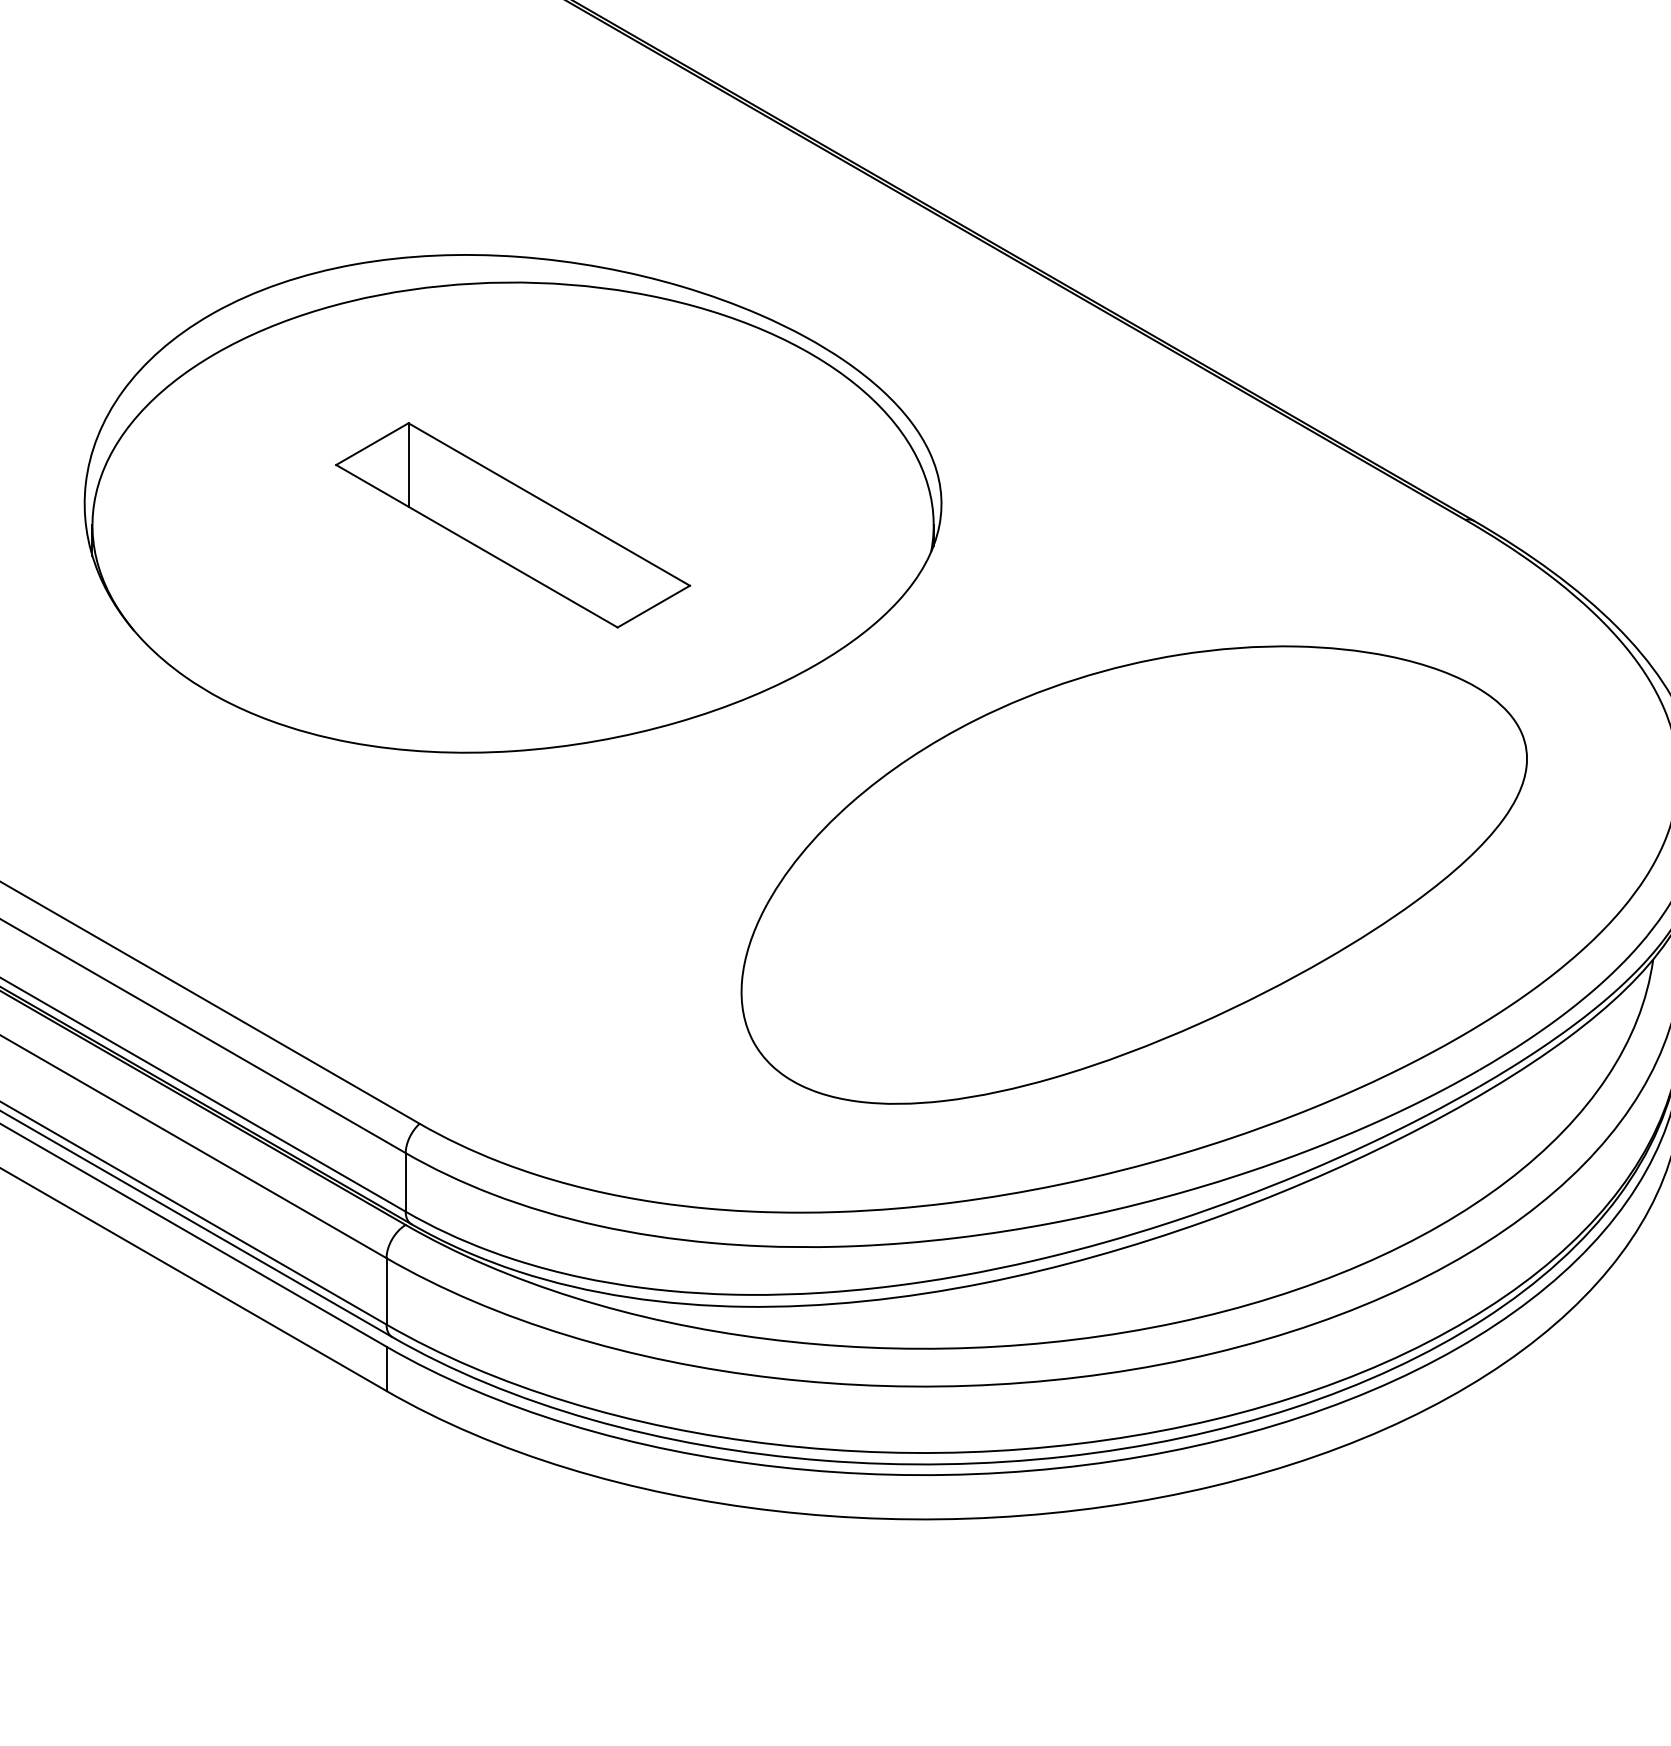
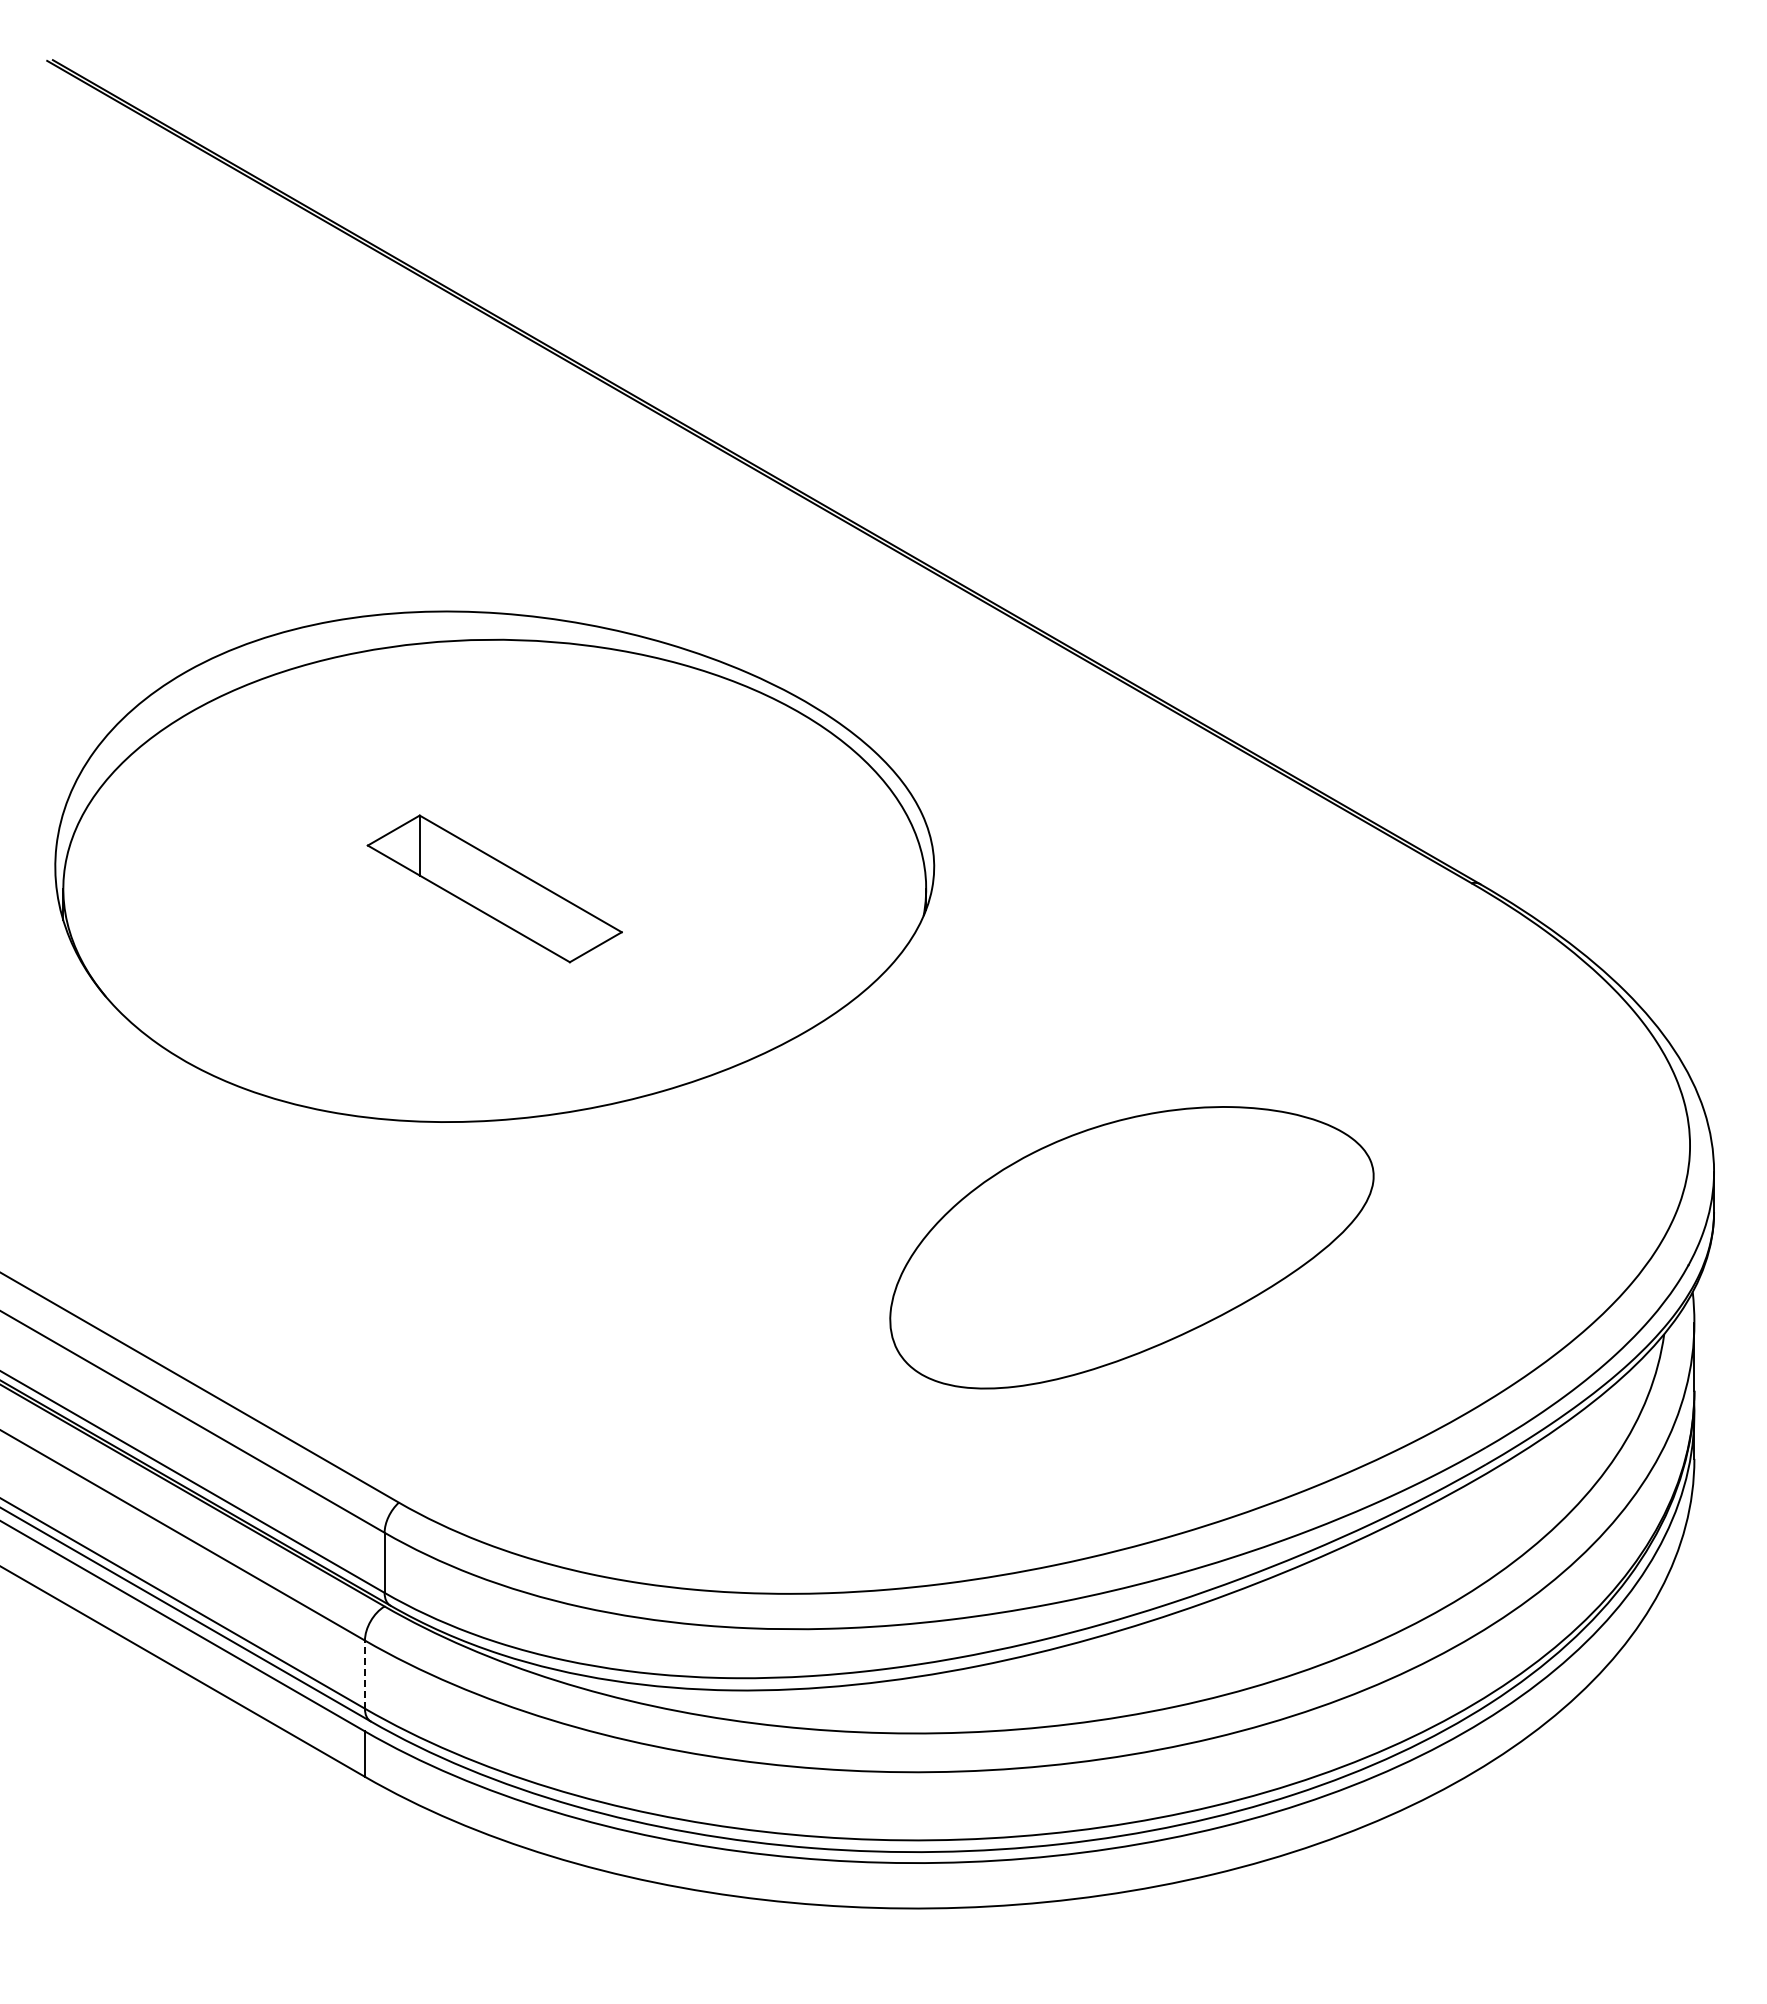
part: (512, 525) -> (494, 888), size x0.7
part: (1133, 874) -> (1131, 1247), size x0.6
line: (386, 1291) -> (364, 1674), solid -> dashed

